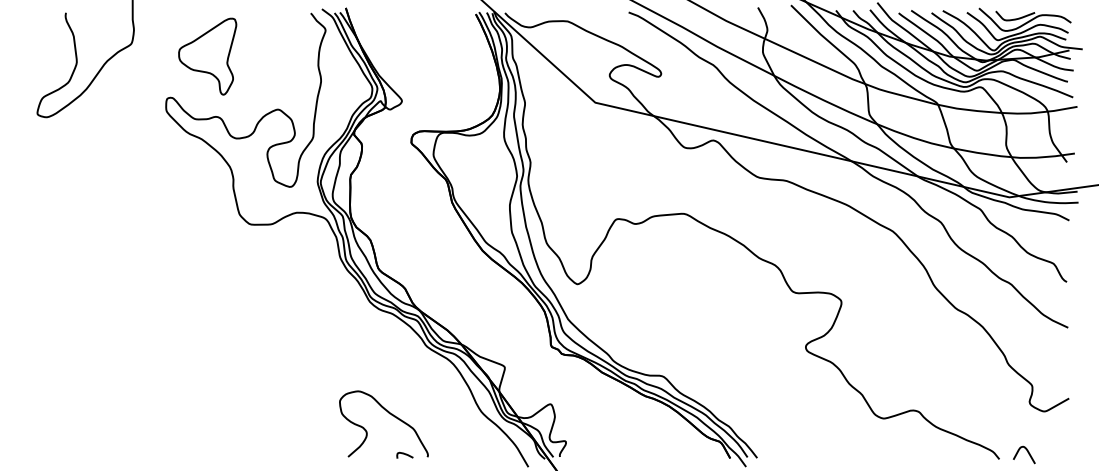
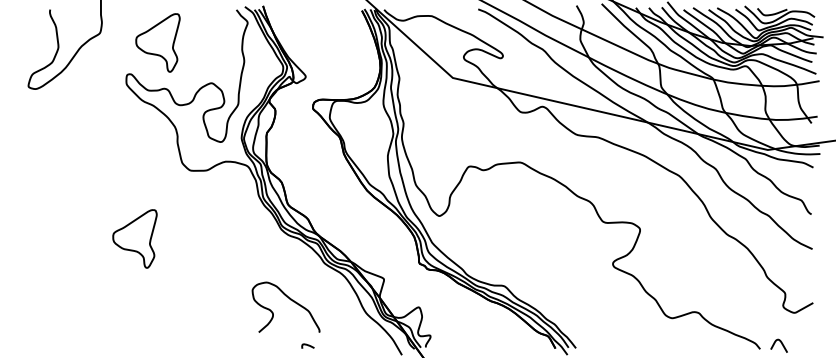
part: (176, 313) -> (134, 238), added
curve: (389, 414) -> (290, 300), moved

